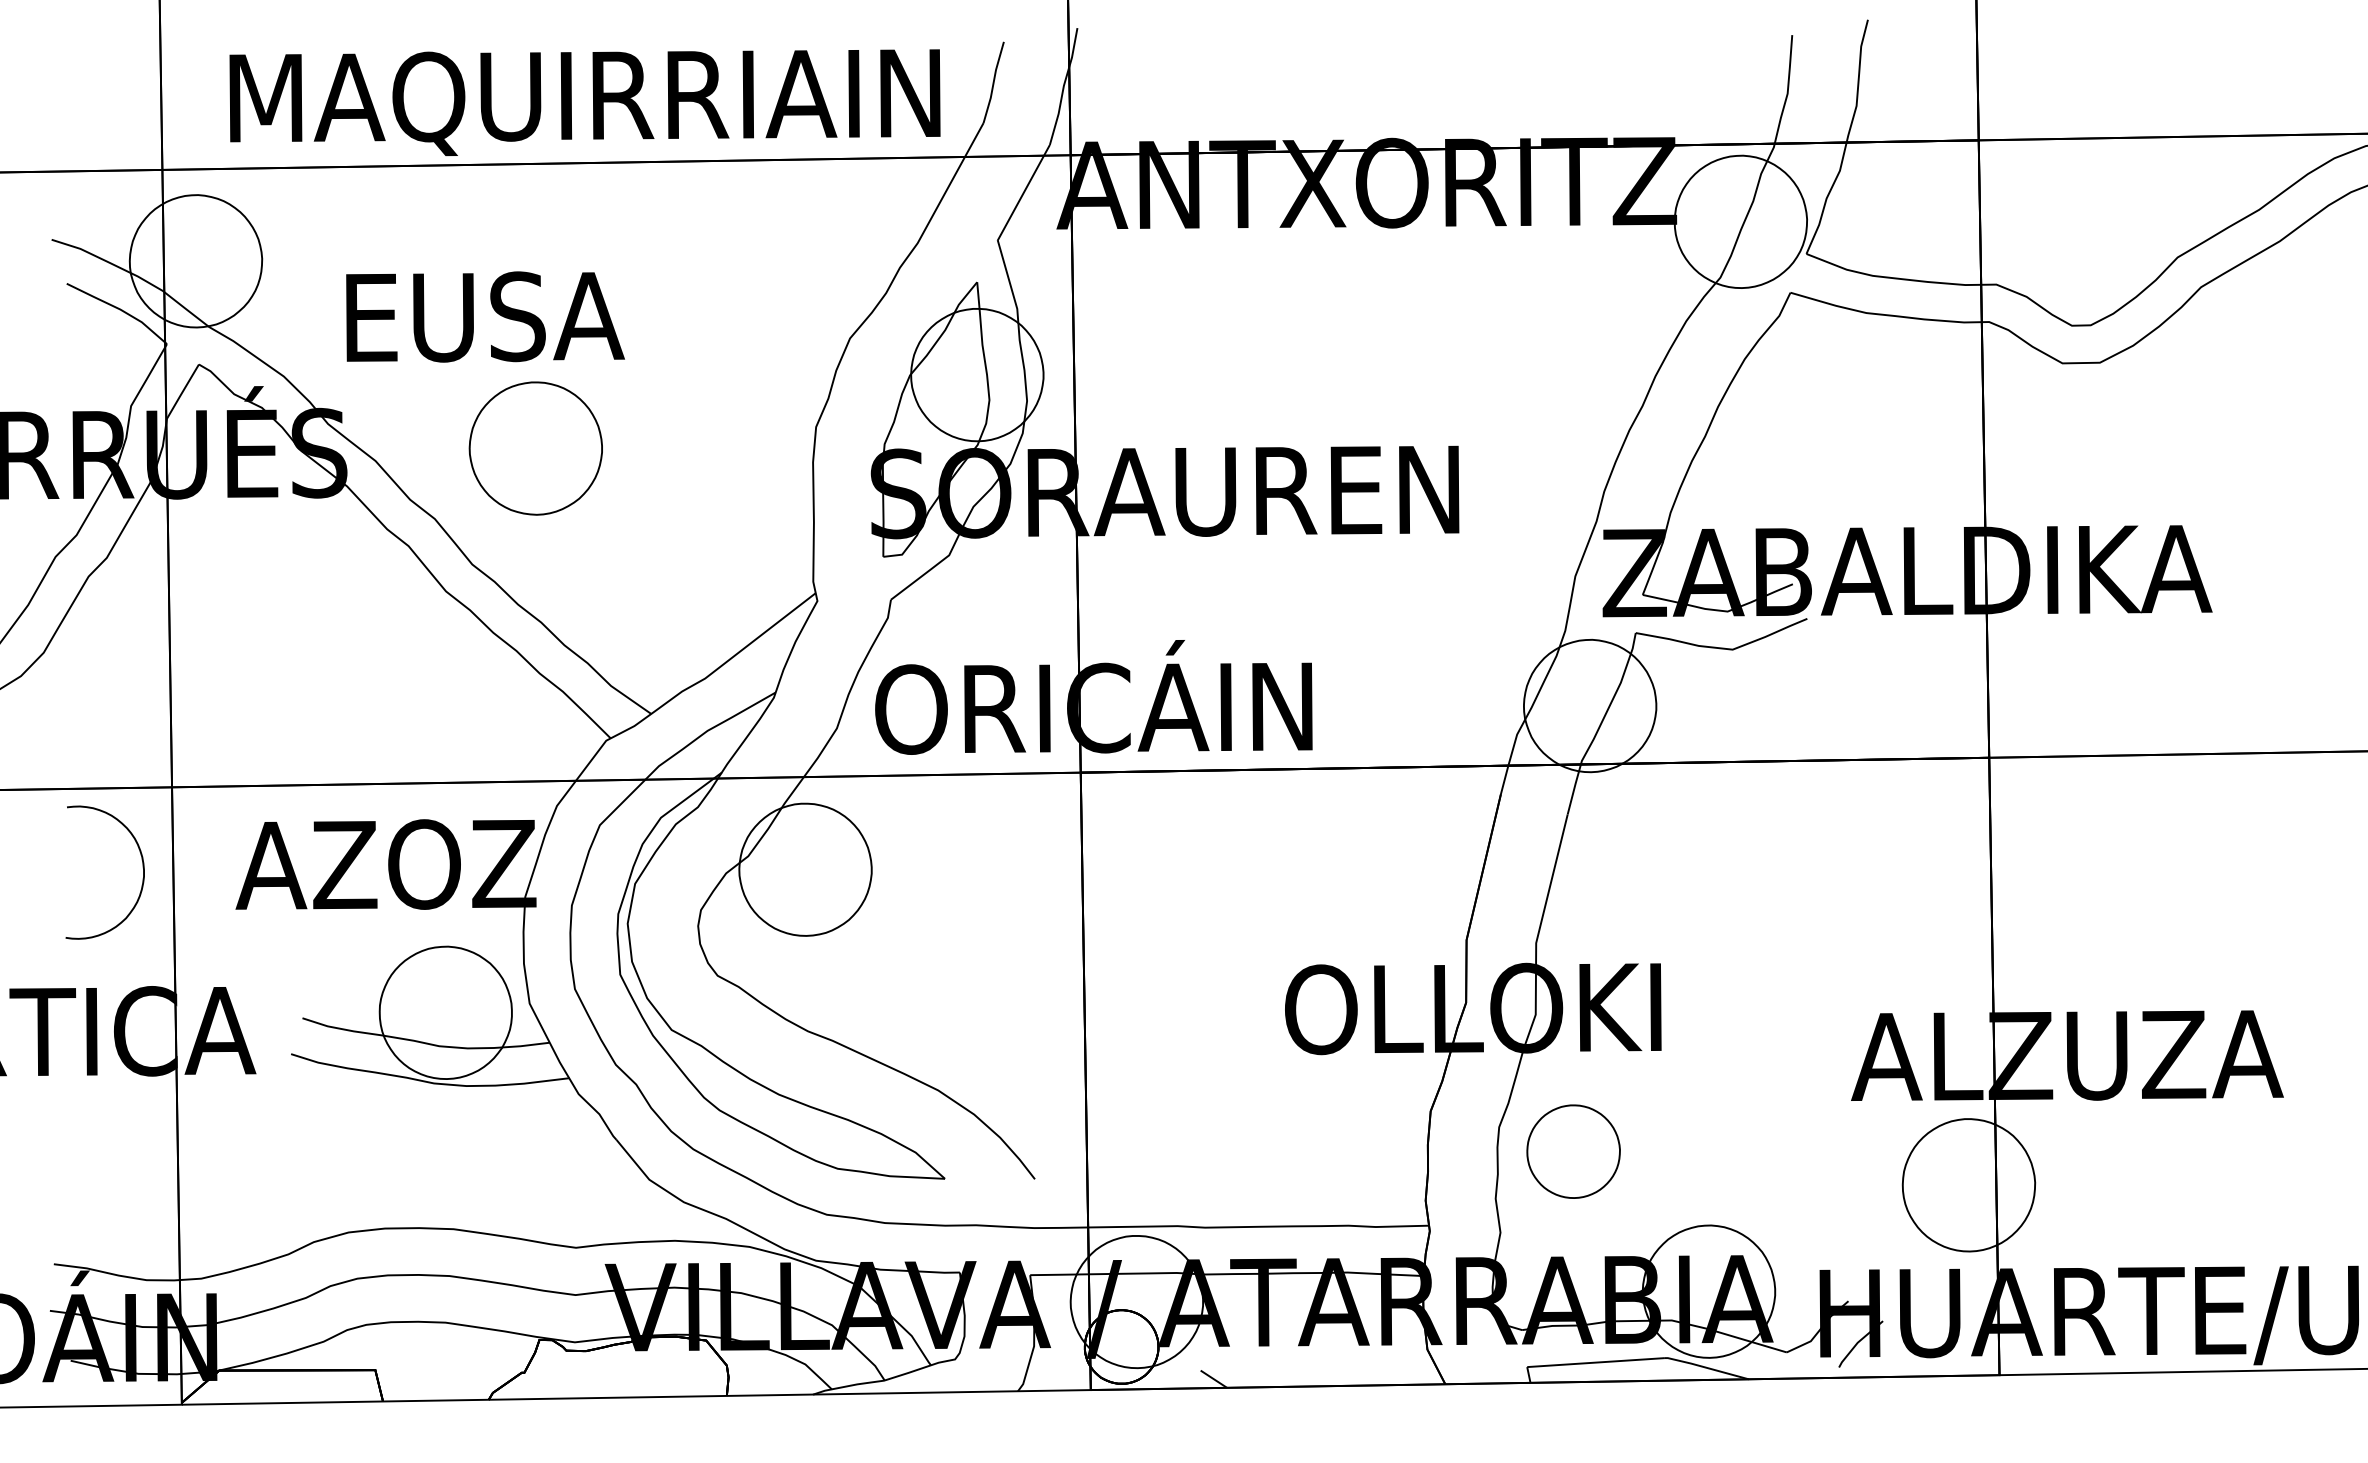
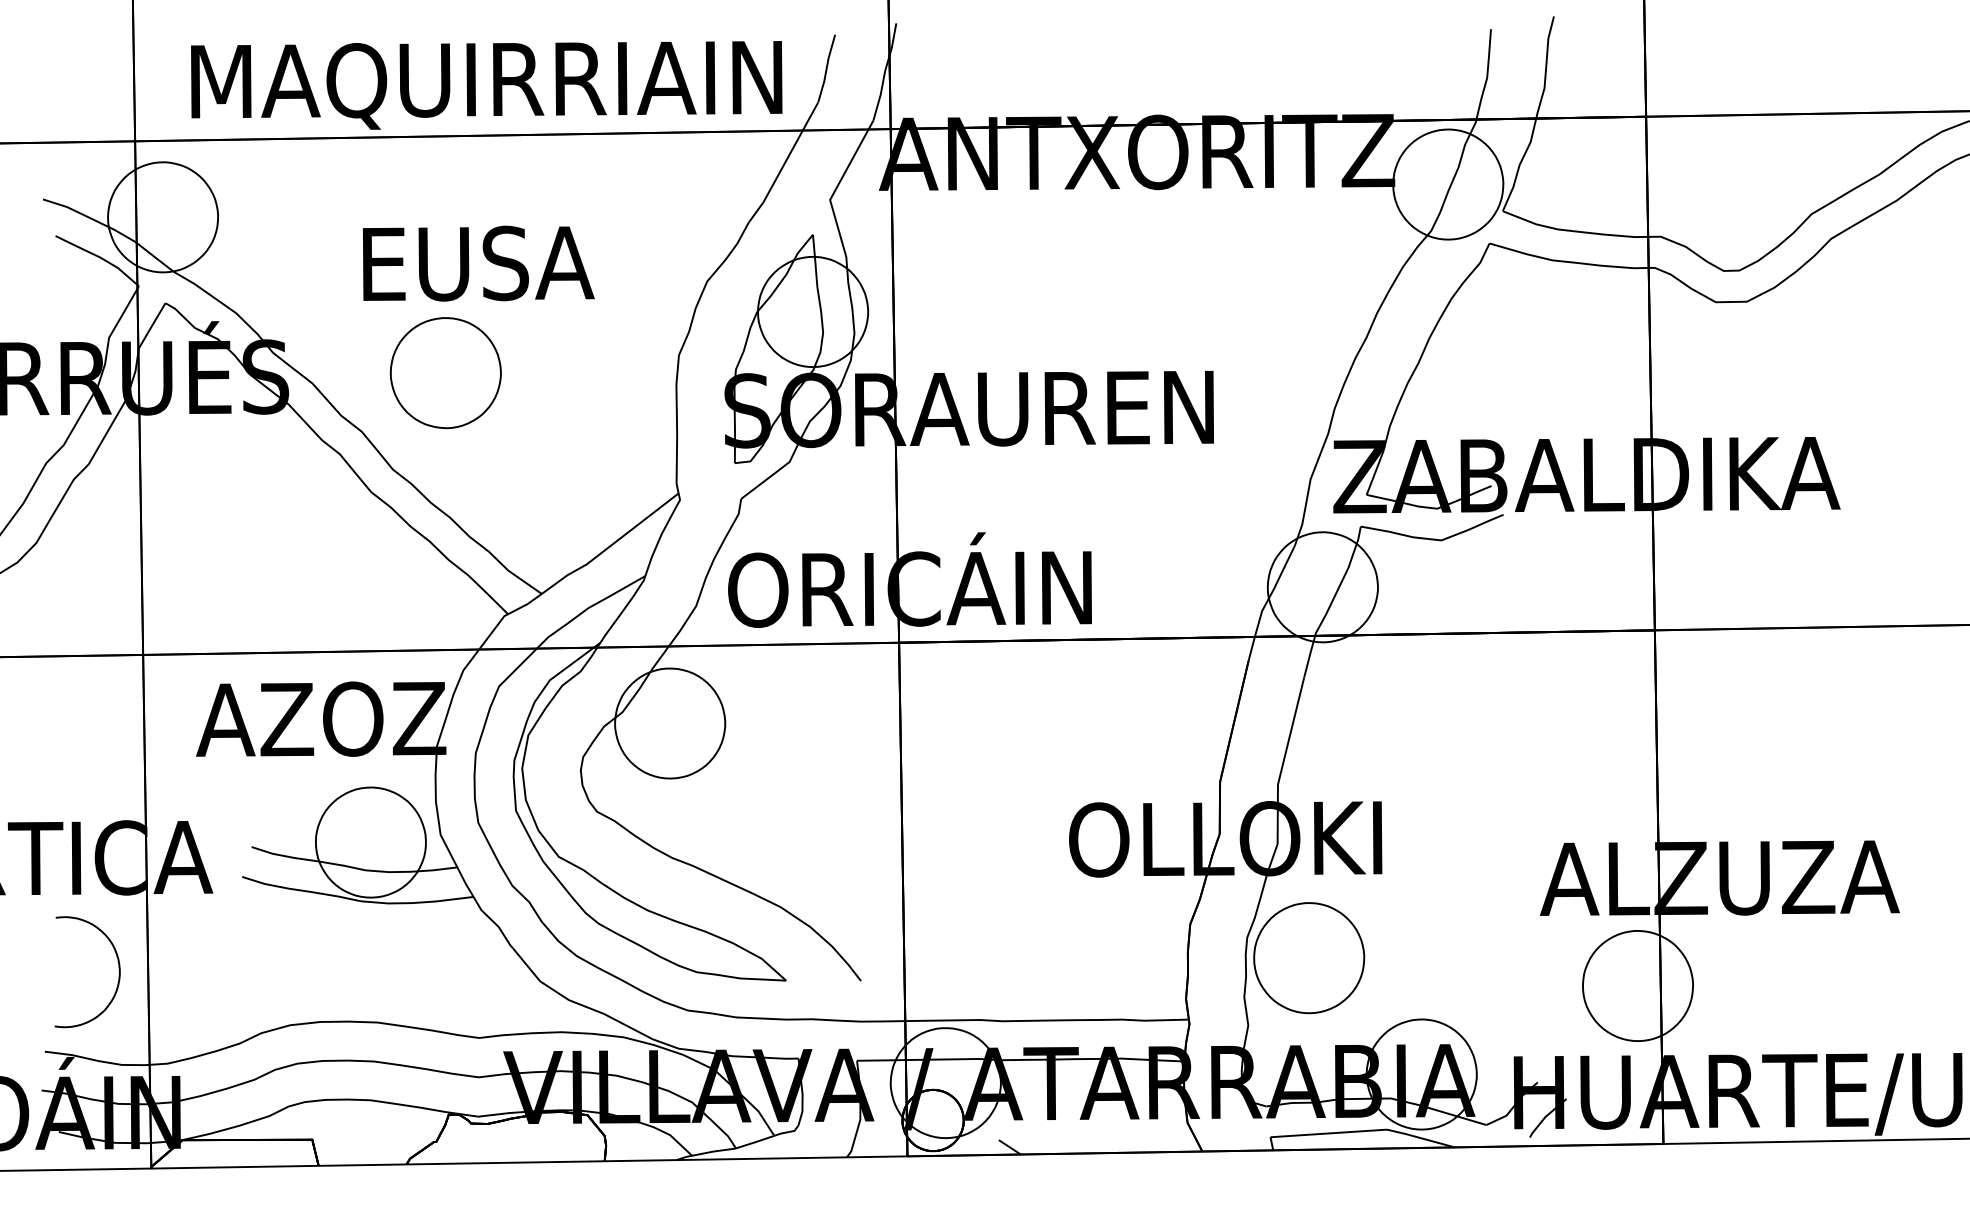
text: (485, 316) -> (478, 263), moved
curve: (142, 867) -> (118, 967), moved
part: (1573, 1151) -> (1309, 957), size x1.43

